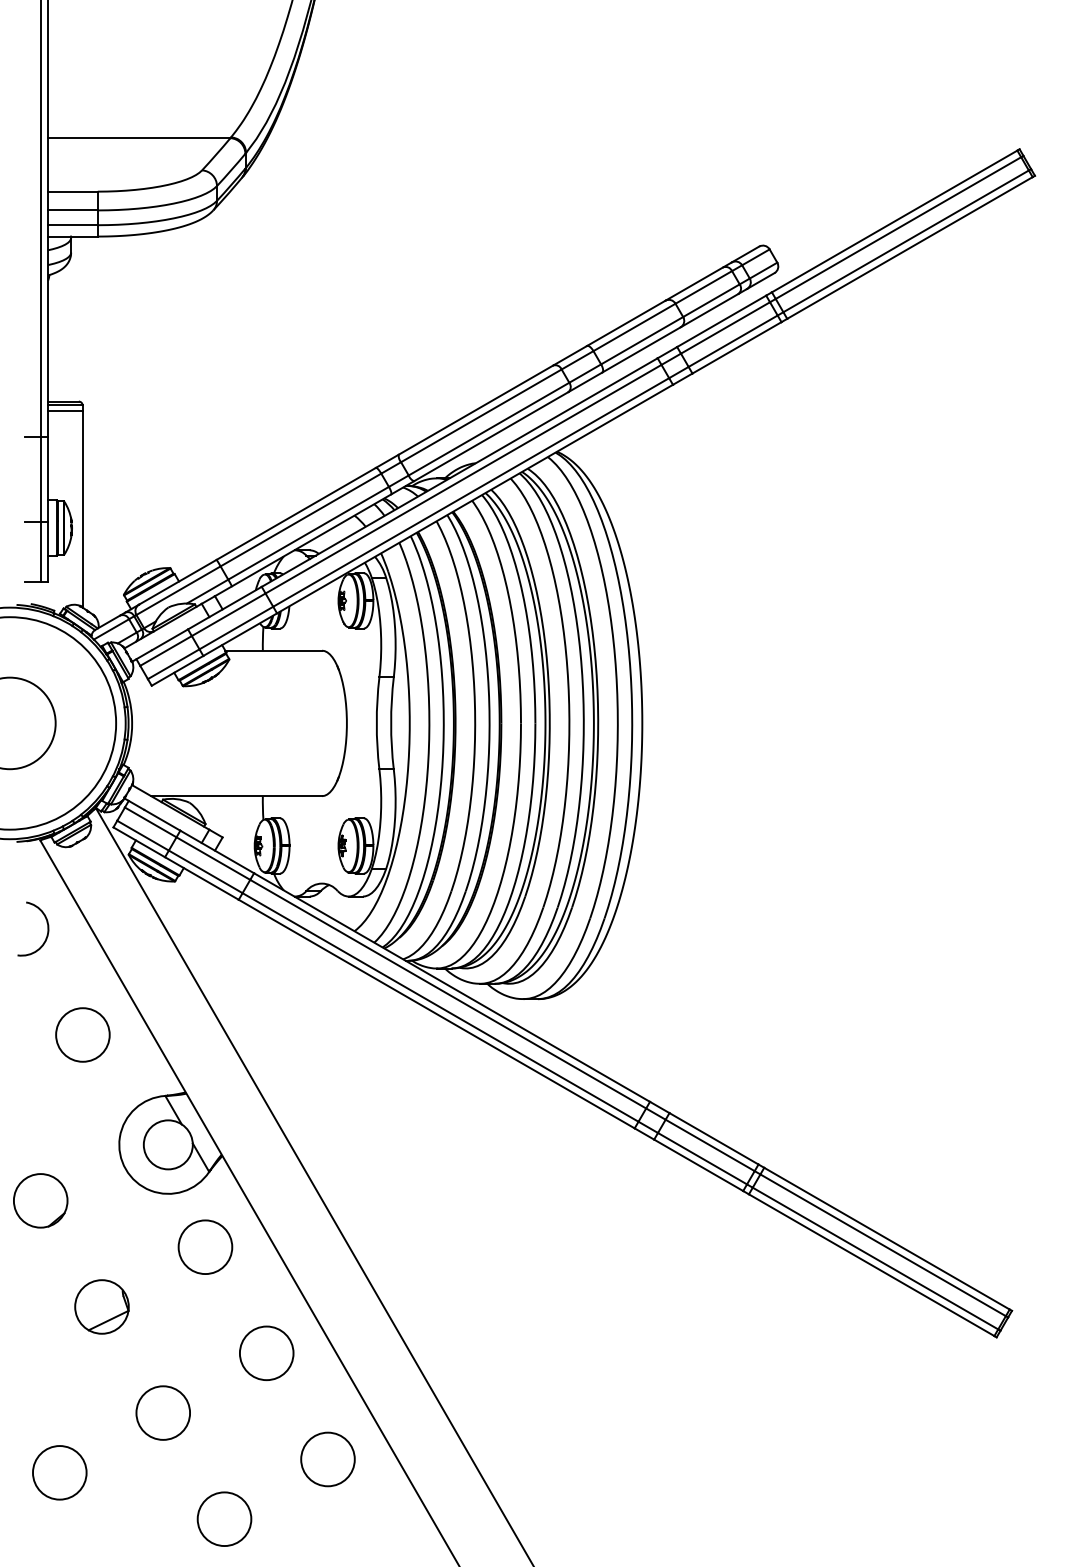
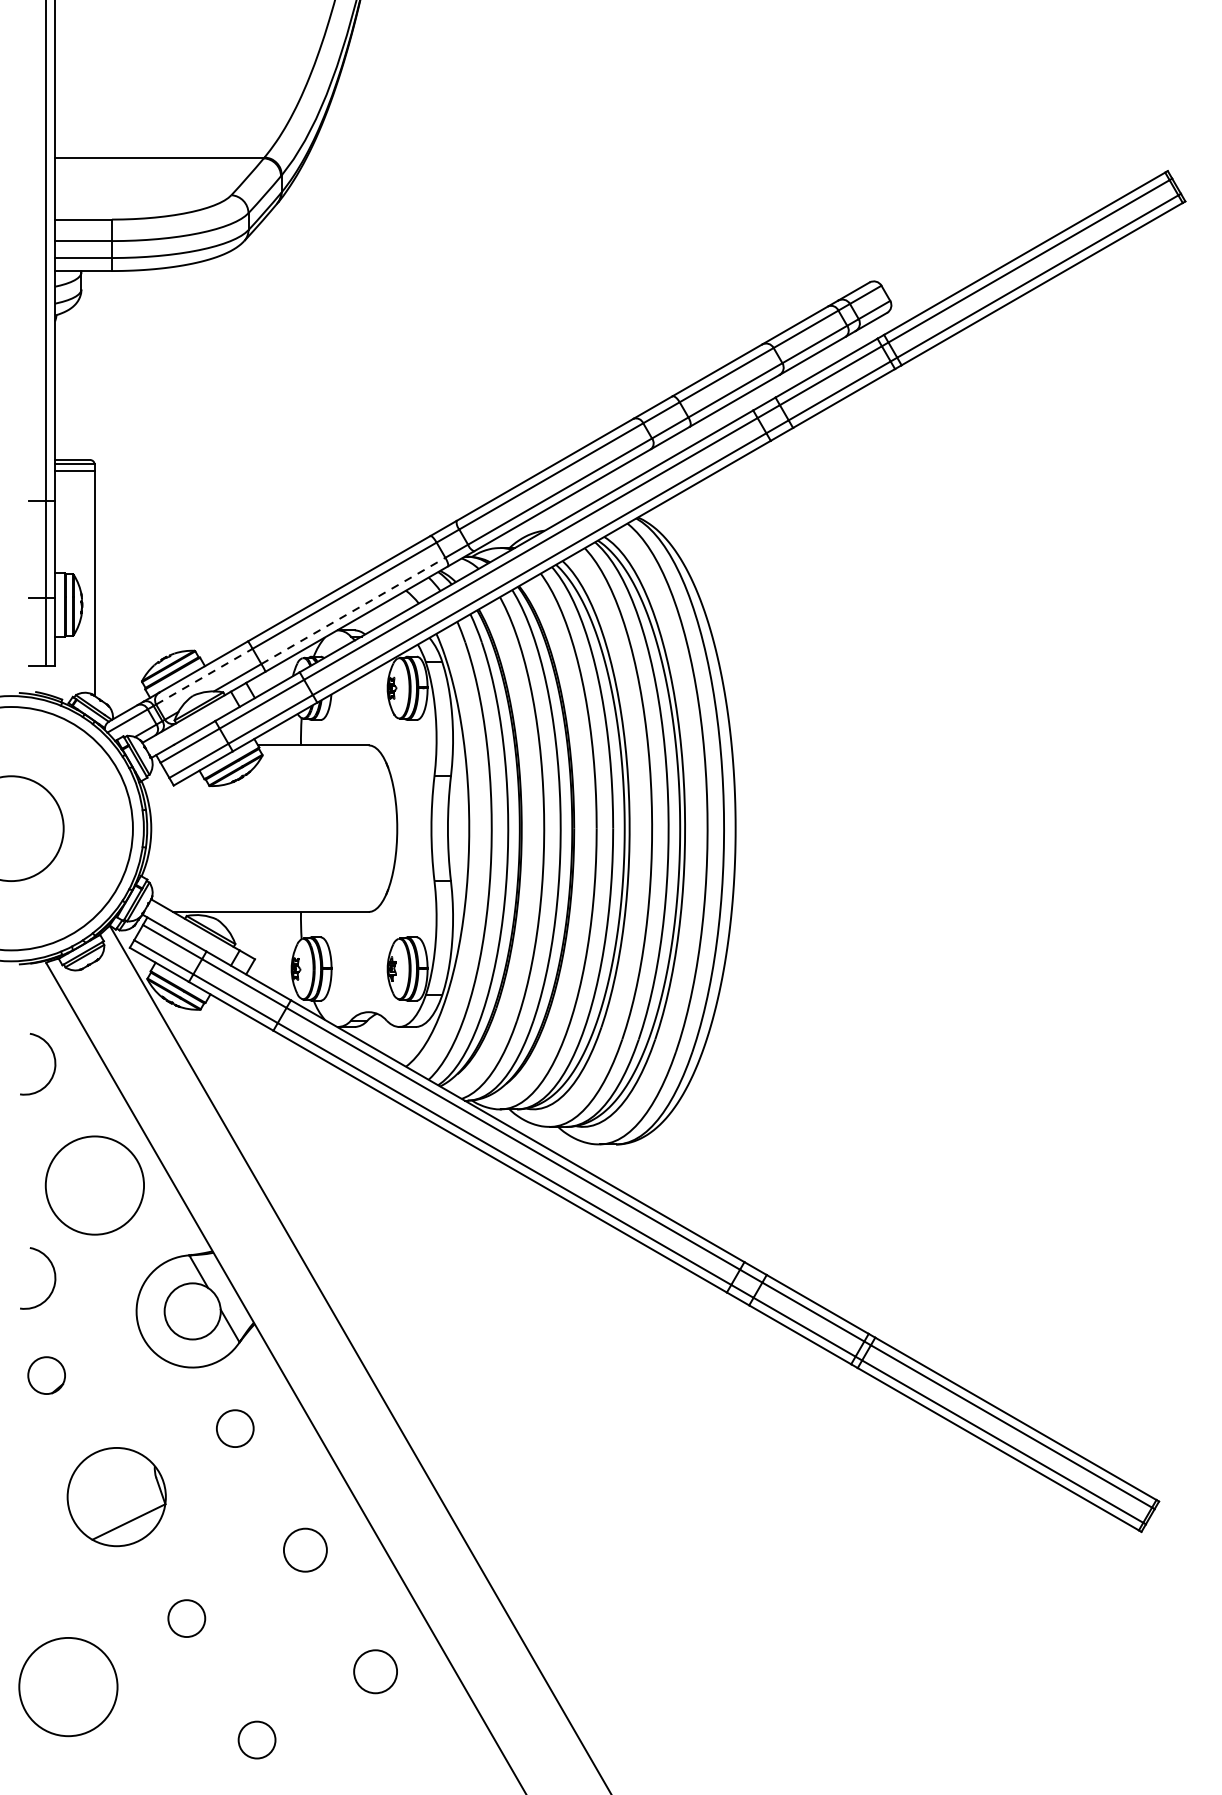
line: (308, 533) -> (353, 611), solid -> dashed
line: (178, 590) -> (204, 676), solid -> dashed
circle: (82, 1034) -> (94, 1184), size x1.6
arc: (46, 1110) -> (53, 1272), added
part: (40, 1200) -> (46, 1375), size x0.6
circle: (205, 1247) -> (235, 1428), size x0.6
part: (101, 1306) -> (116, 1496), size x1.6
circle: (266, 1353) -> (305, 1550), size x0.7
circle: (162, 1412) -> (186, 1617), size x0.6
circle: (327, 1459) -> (375, 1671), size x0.7
circle: (59, 1472) -> (68, 1686), size x1.6
circle: (224, 1518) -> (257, 1739), size x0.6

